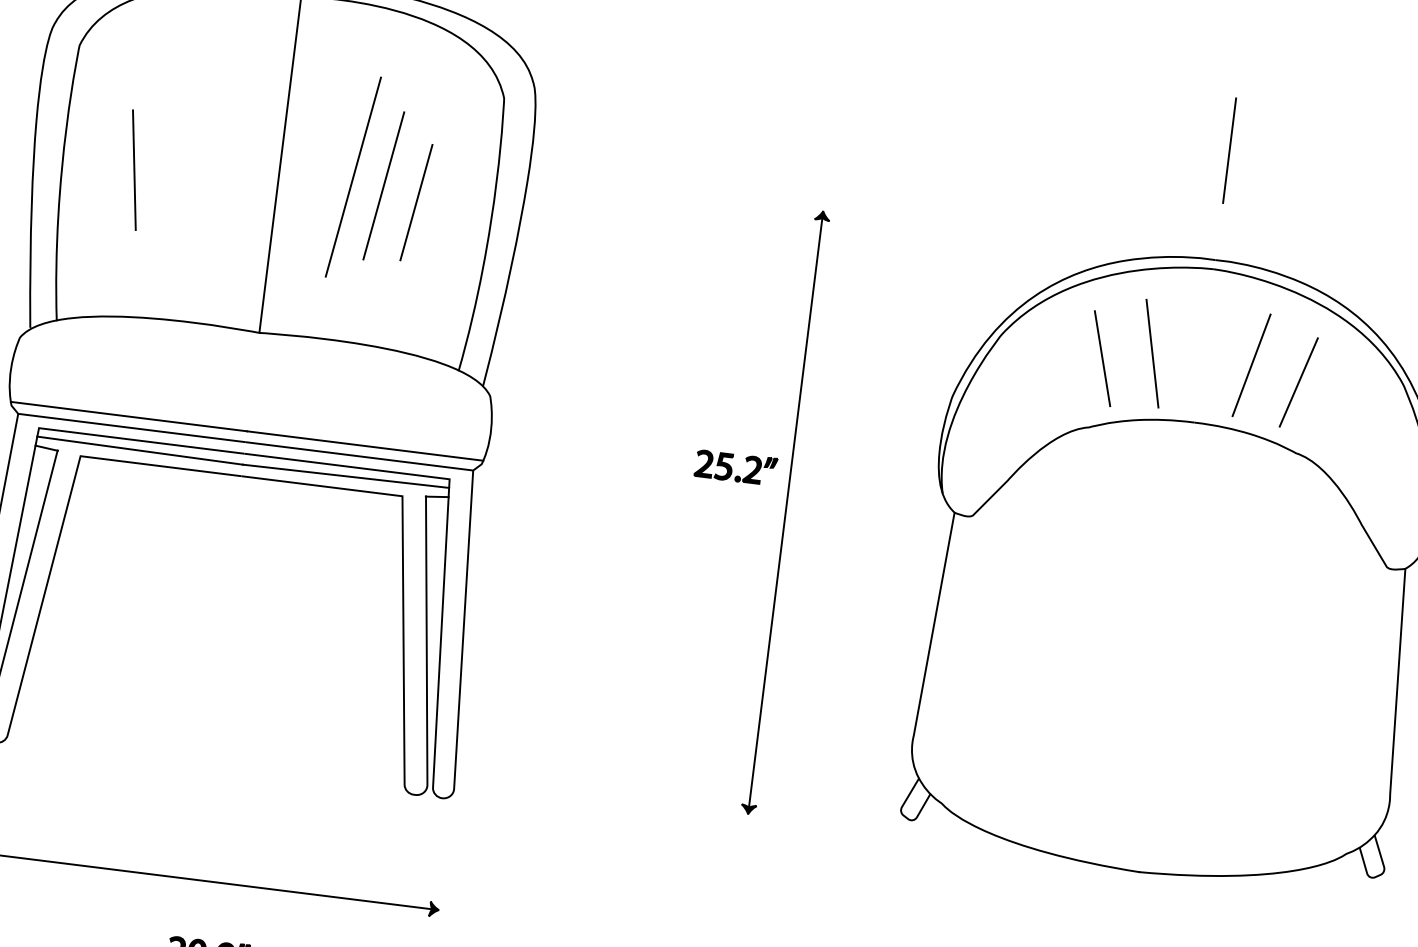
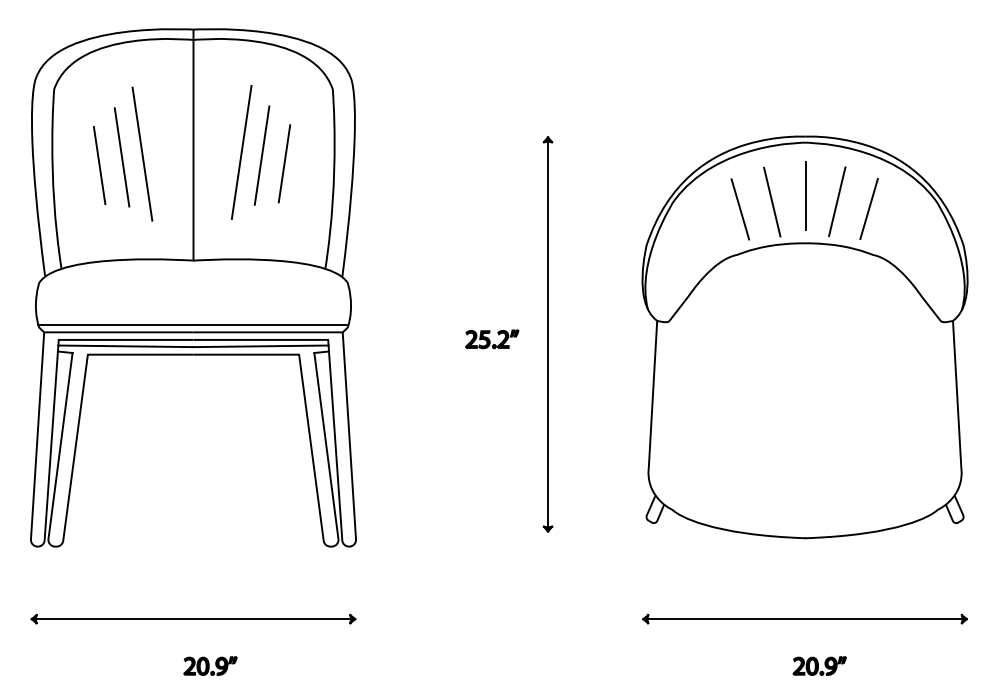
line: (1229, 150) -> (805, 195), moved
line: (202, 159) -> (142, 153), added
line: (169, 162) -> (121, 157), added
part: (736, 467) -> (492, 339), moved

